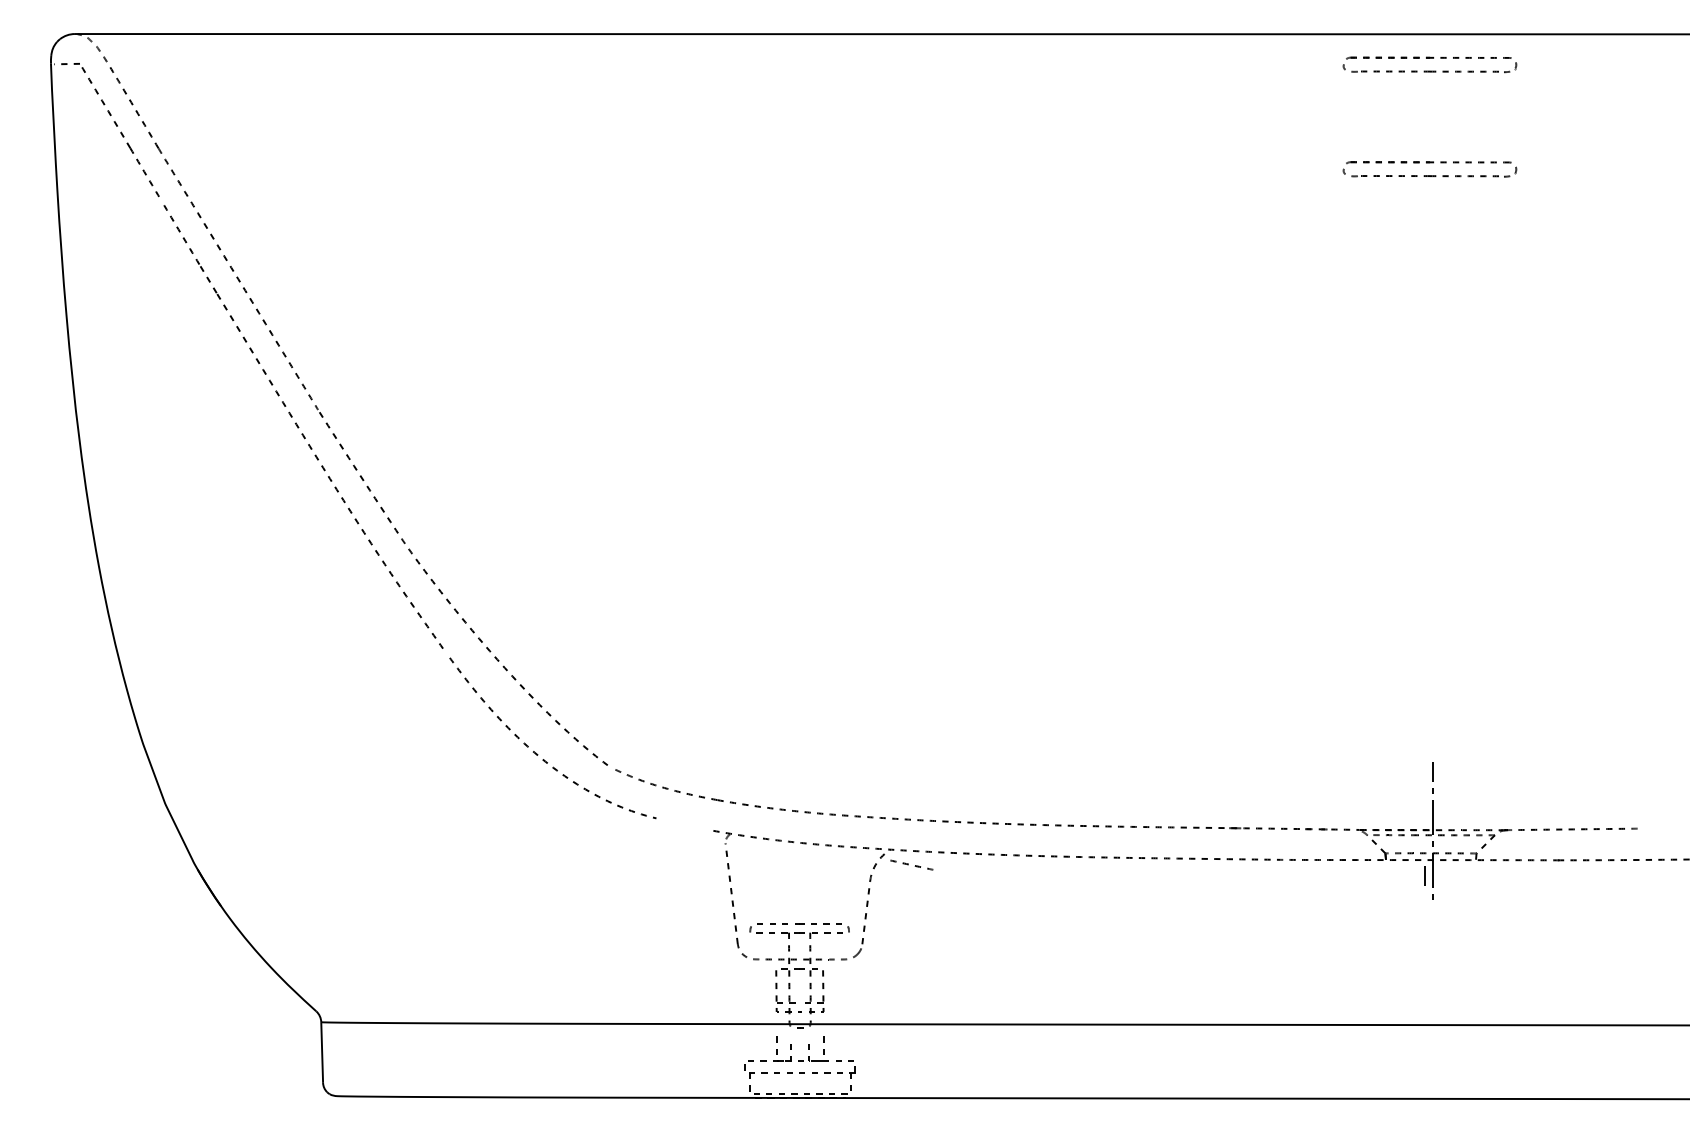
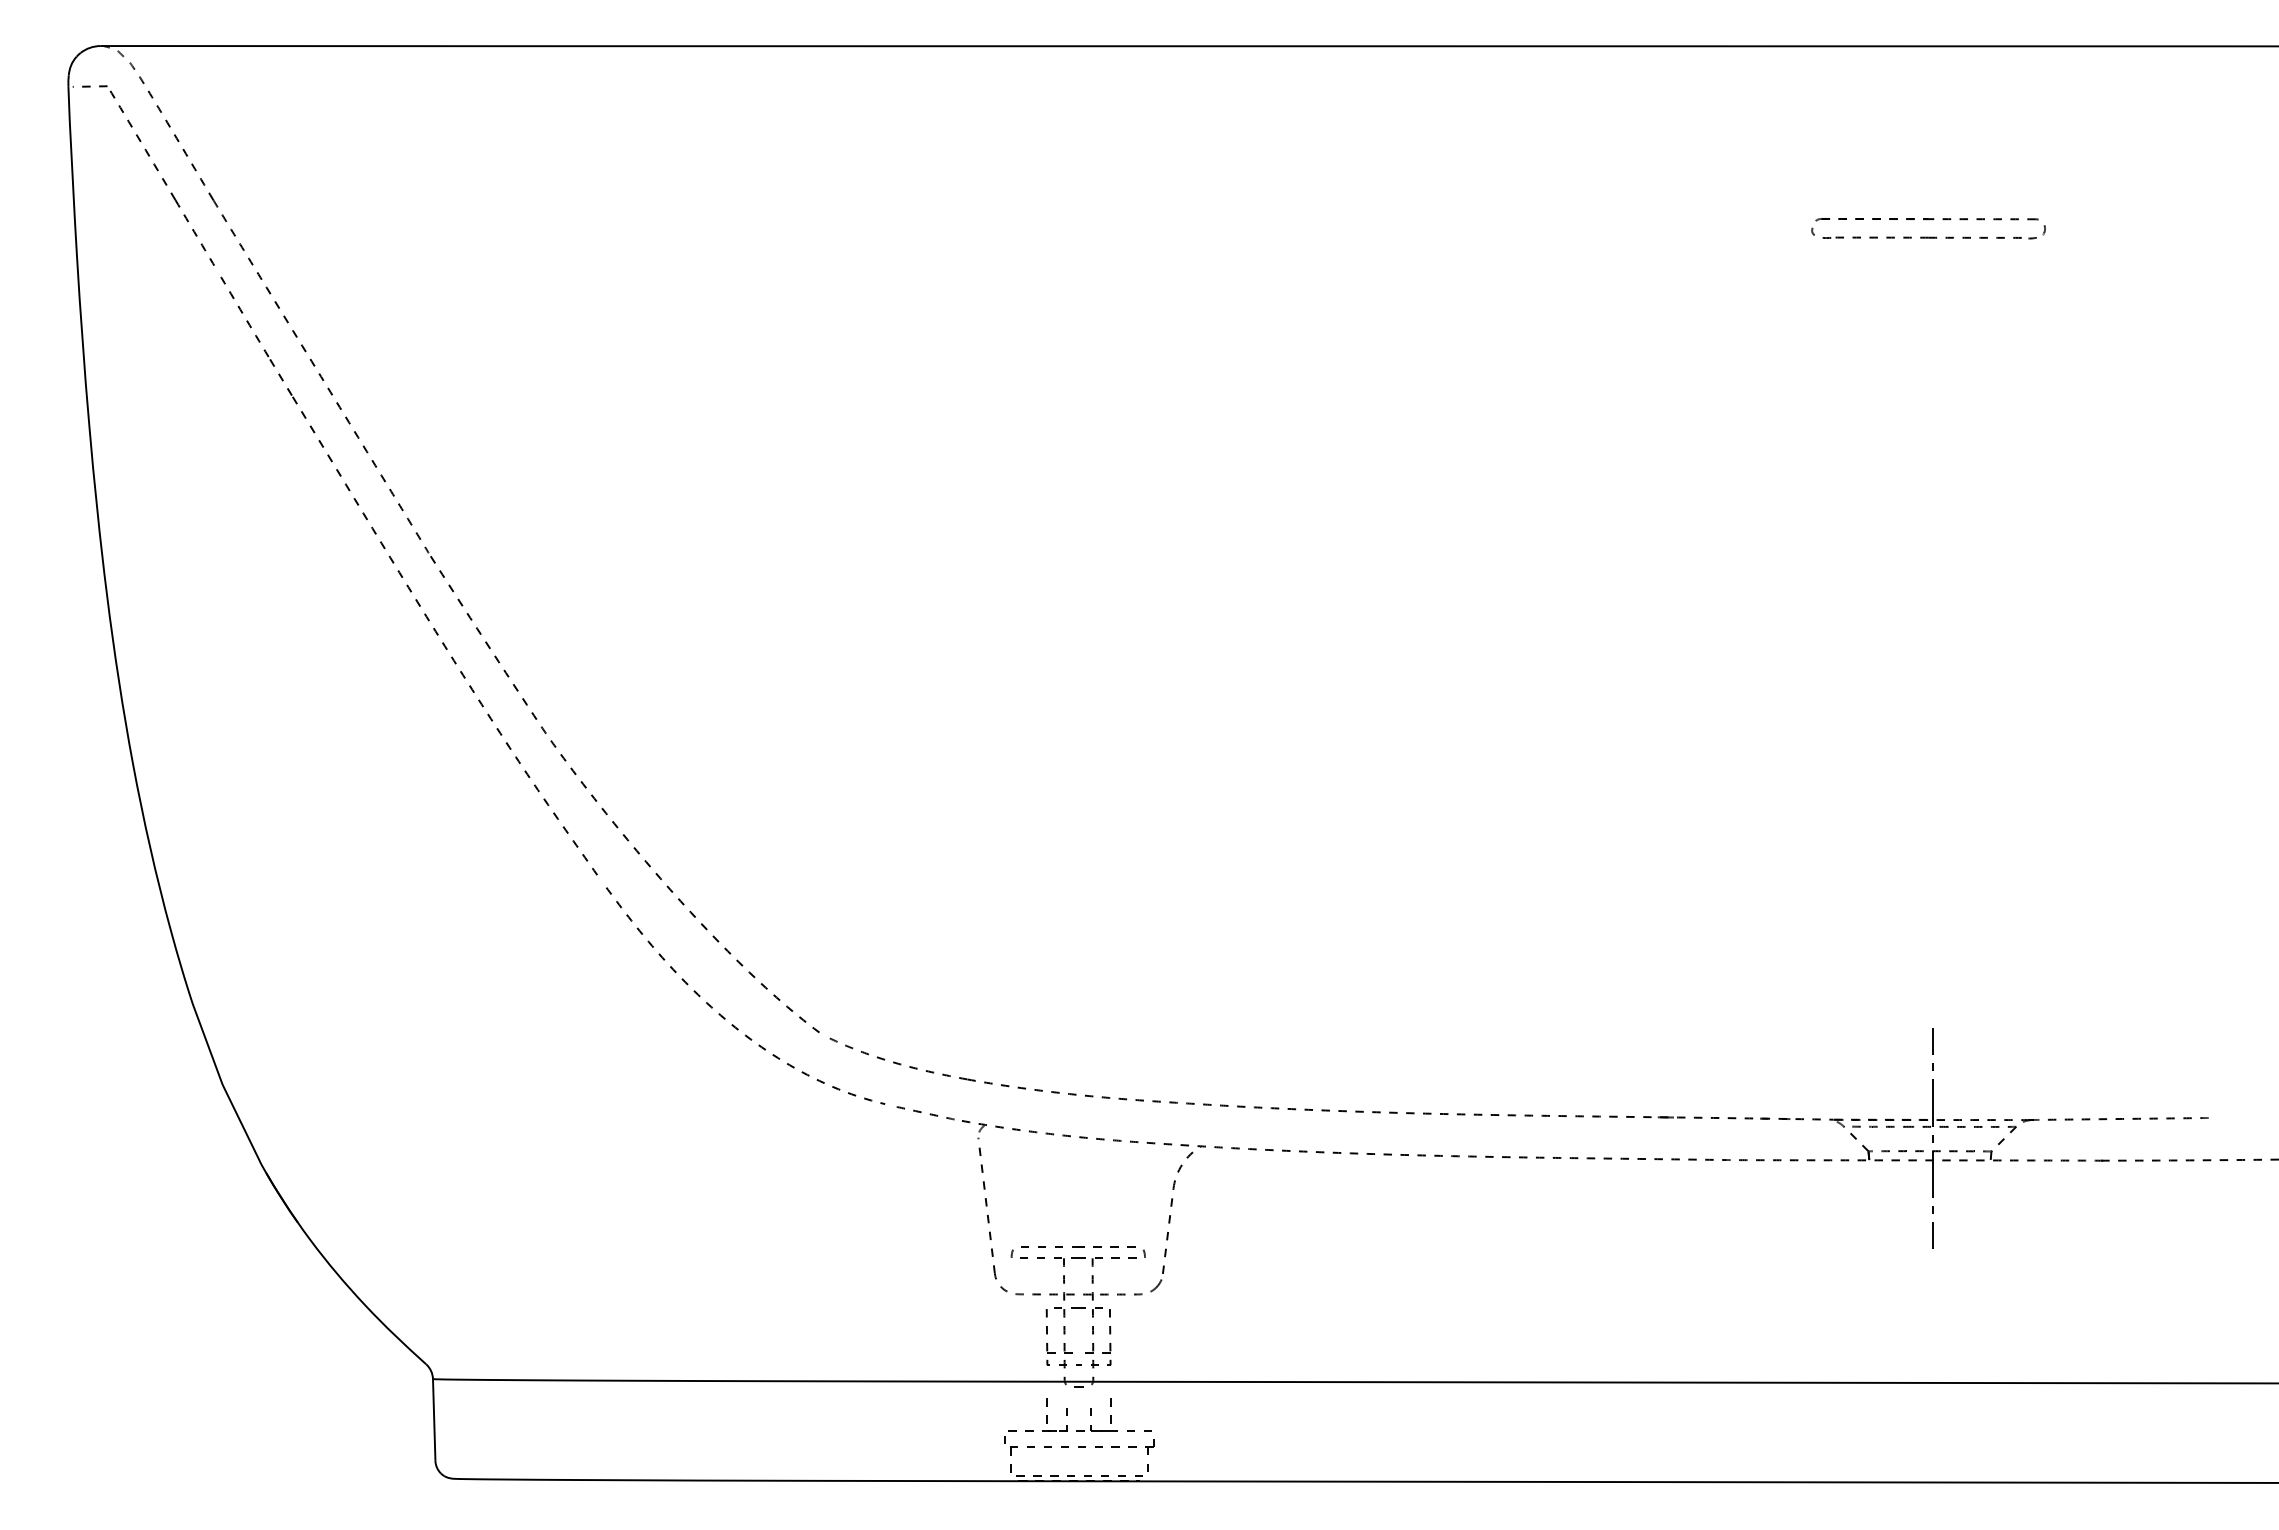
part: (1429, 58) -> (1928, 79), removed
part: (911, 865) -> (925, 1113), moved
line: (1423, 875) -> (1932, 1235), moved

